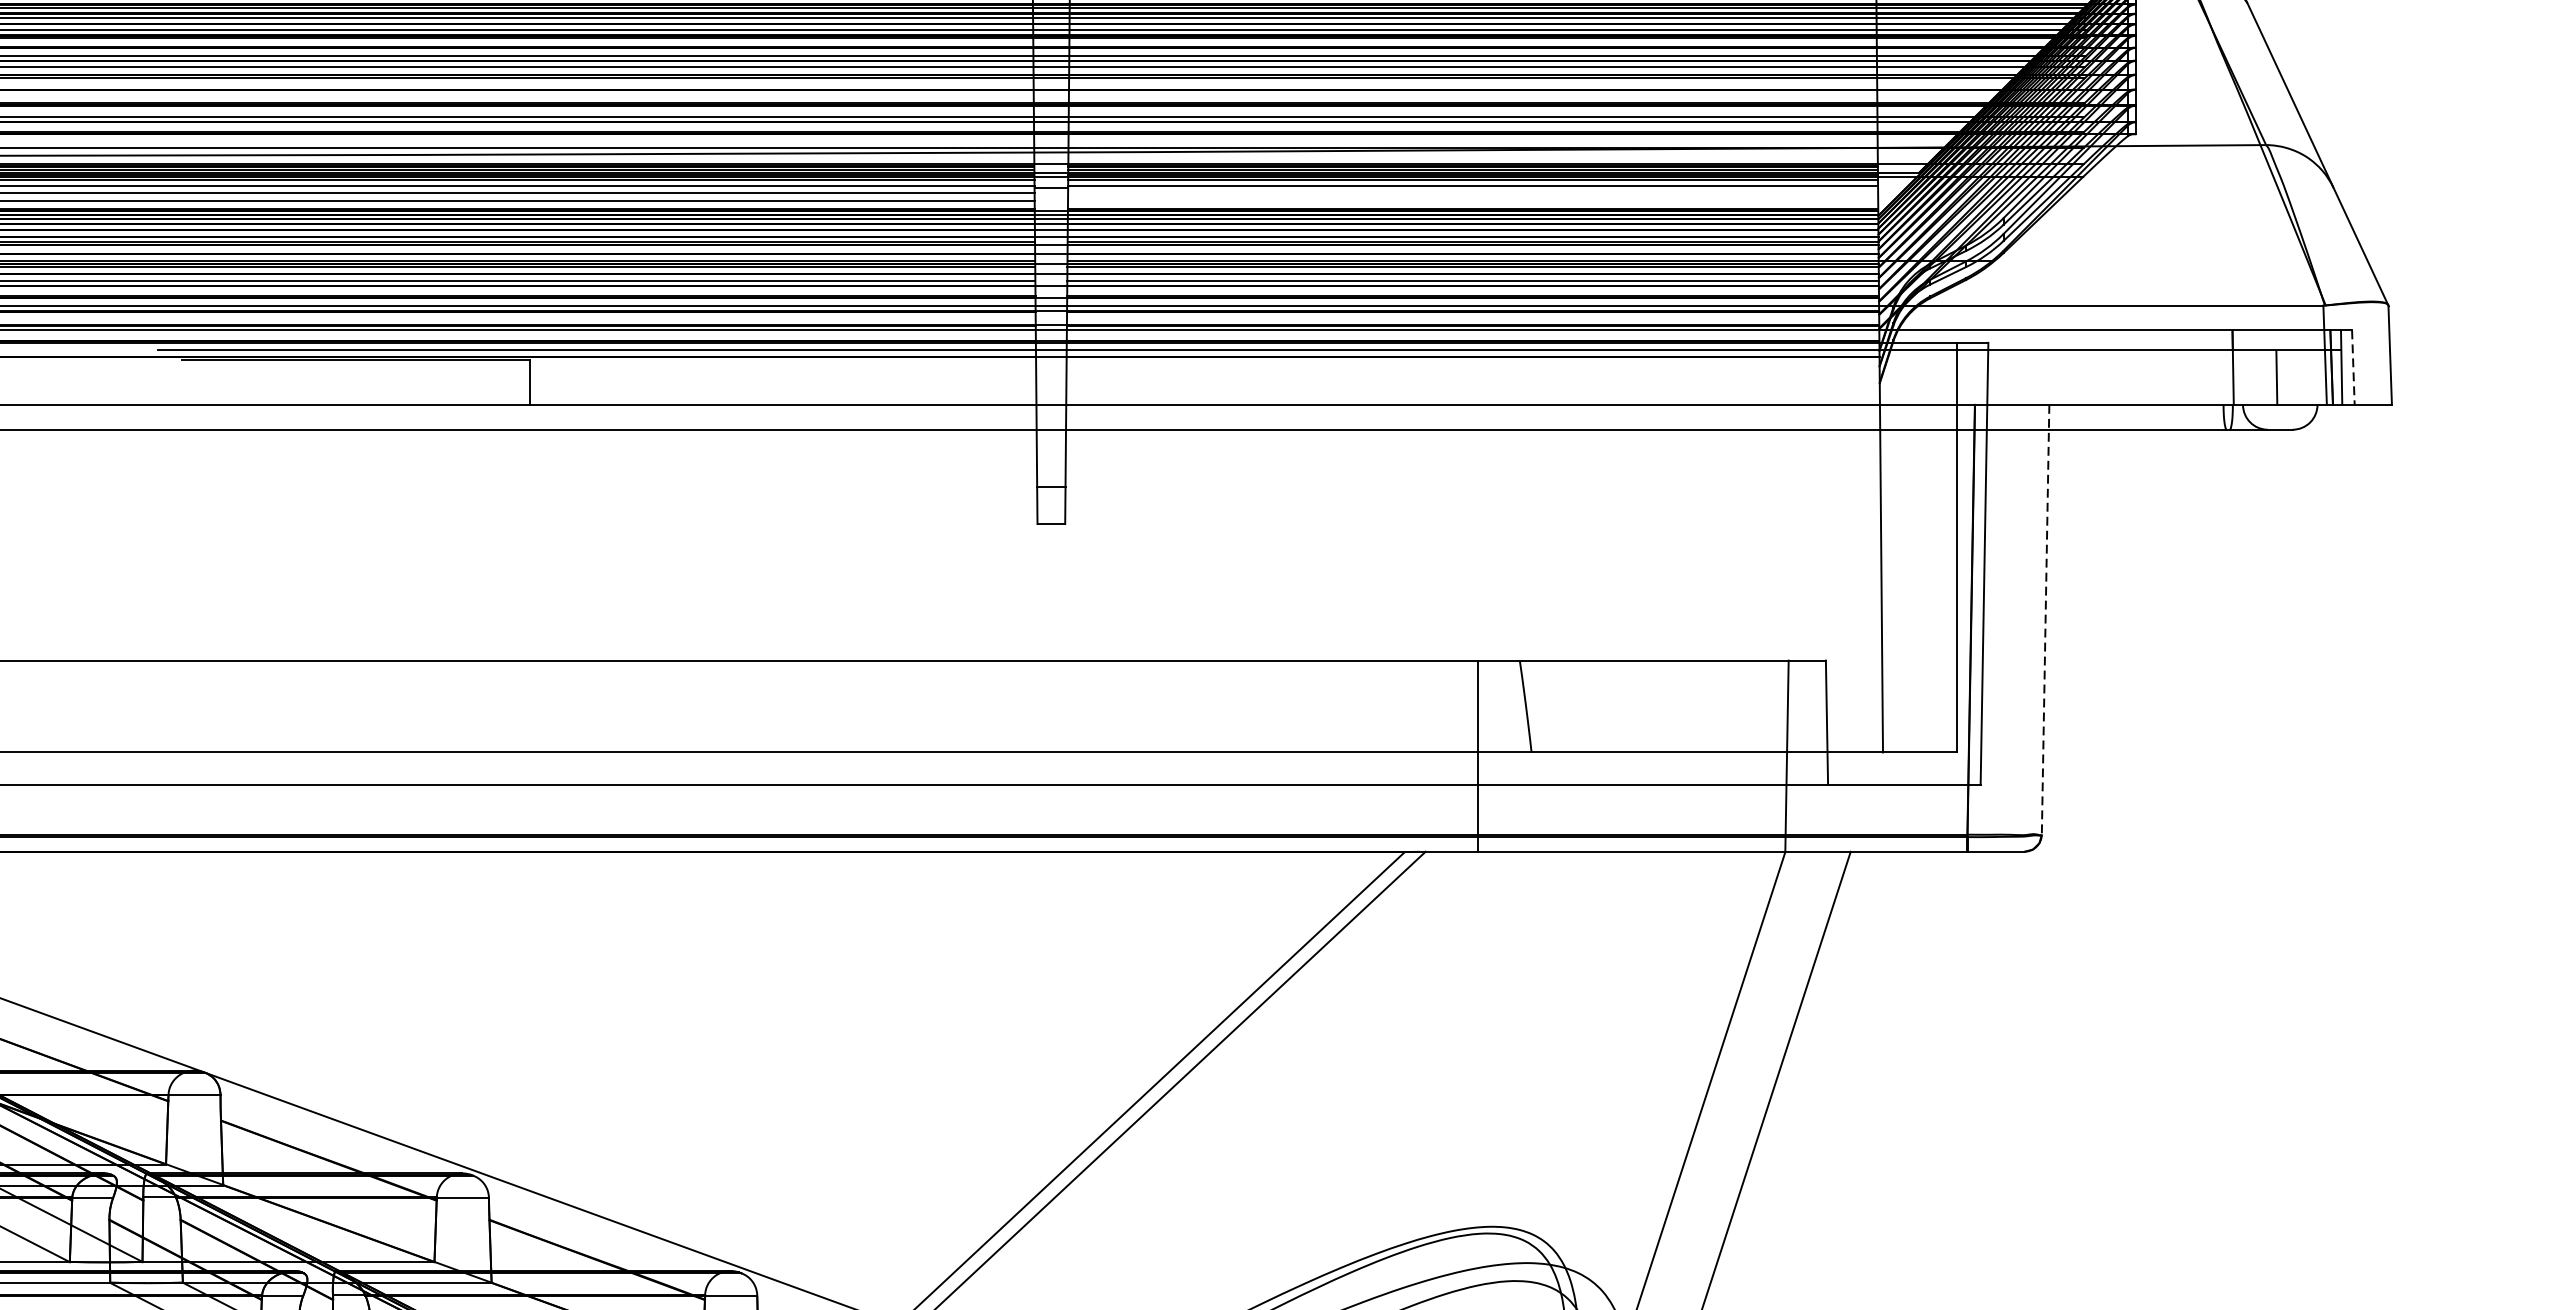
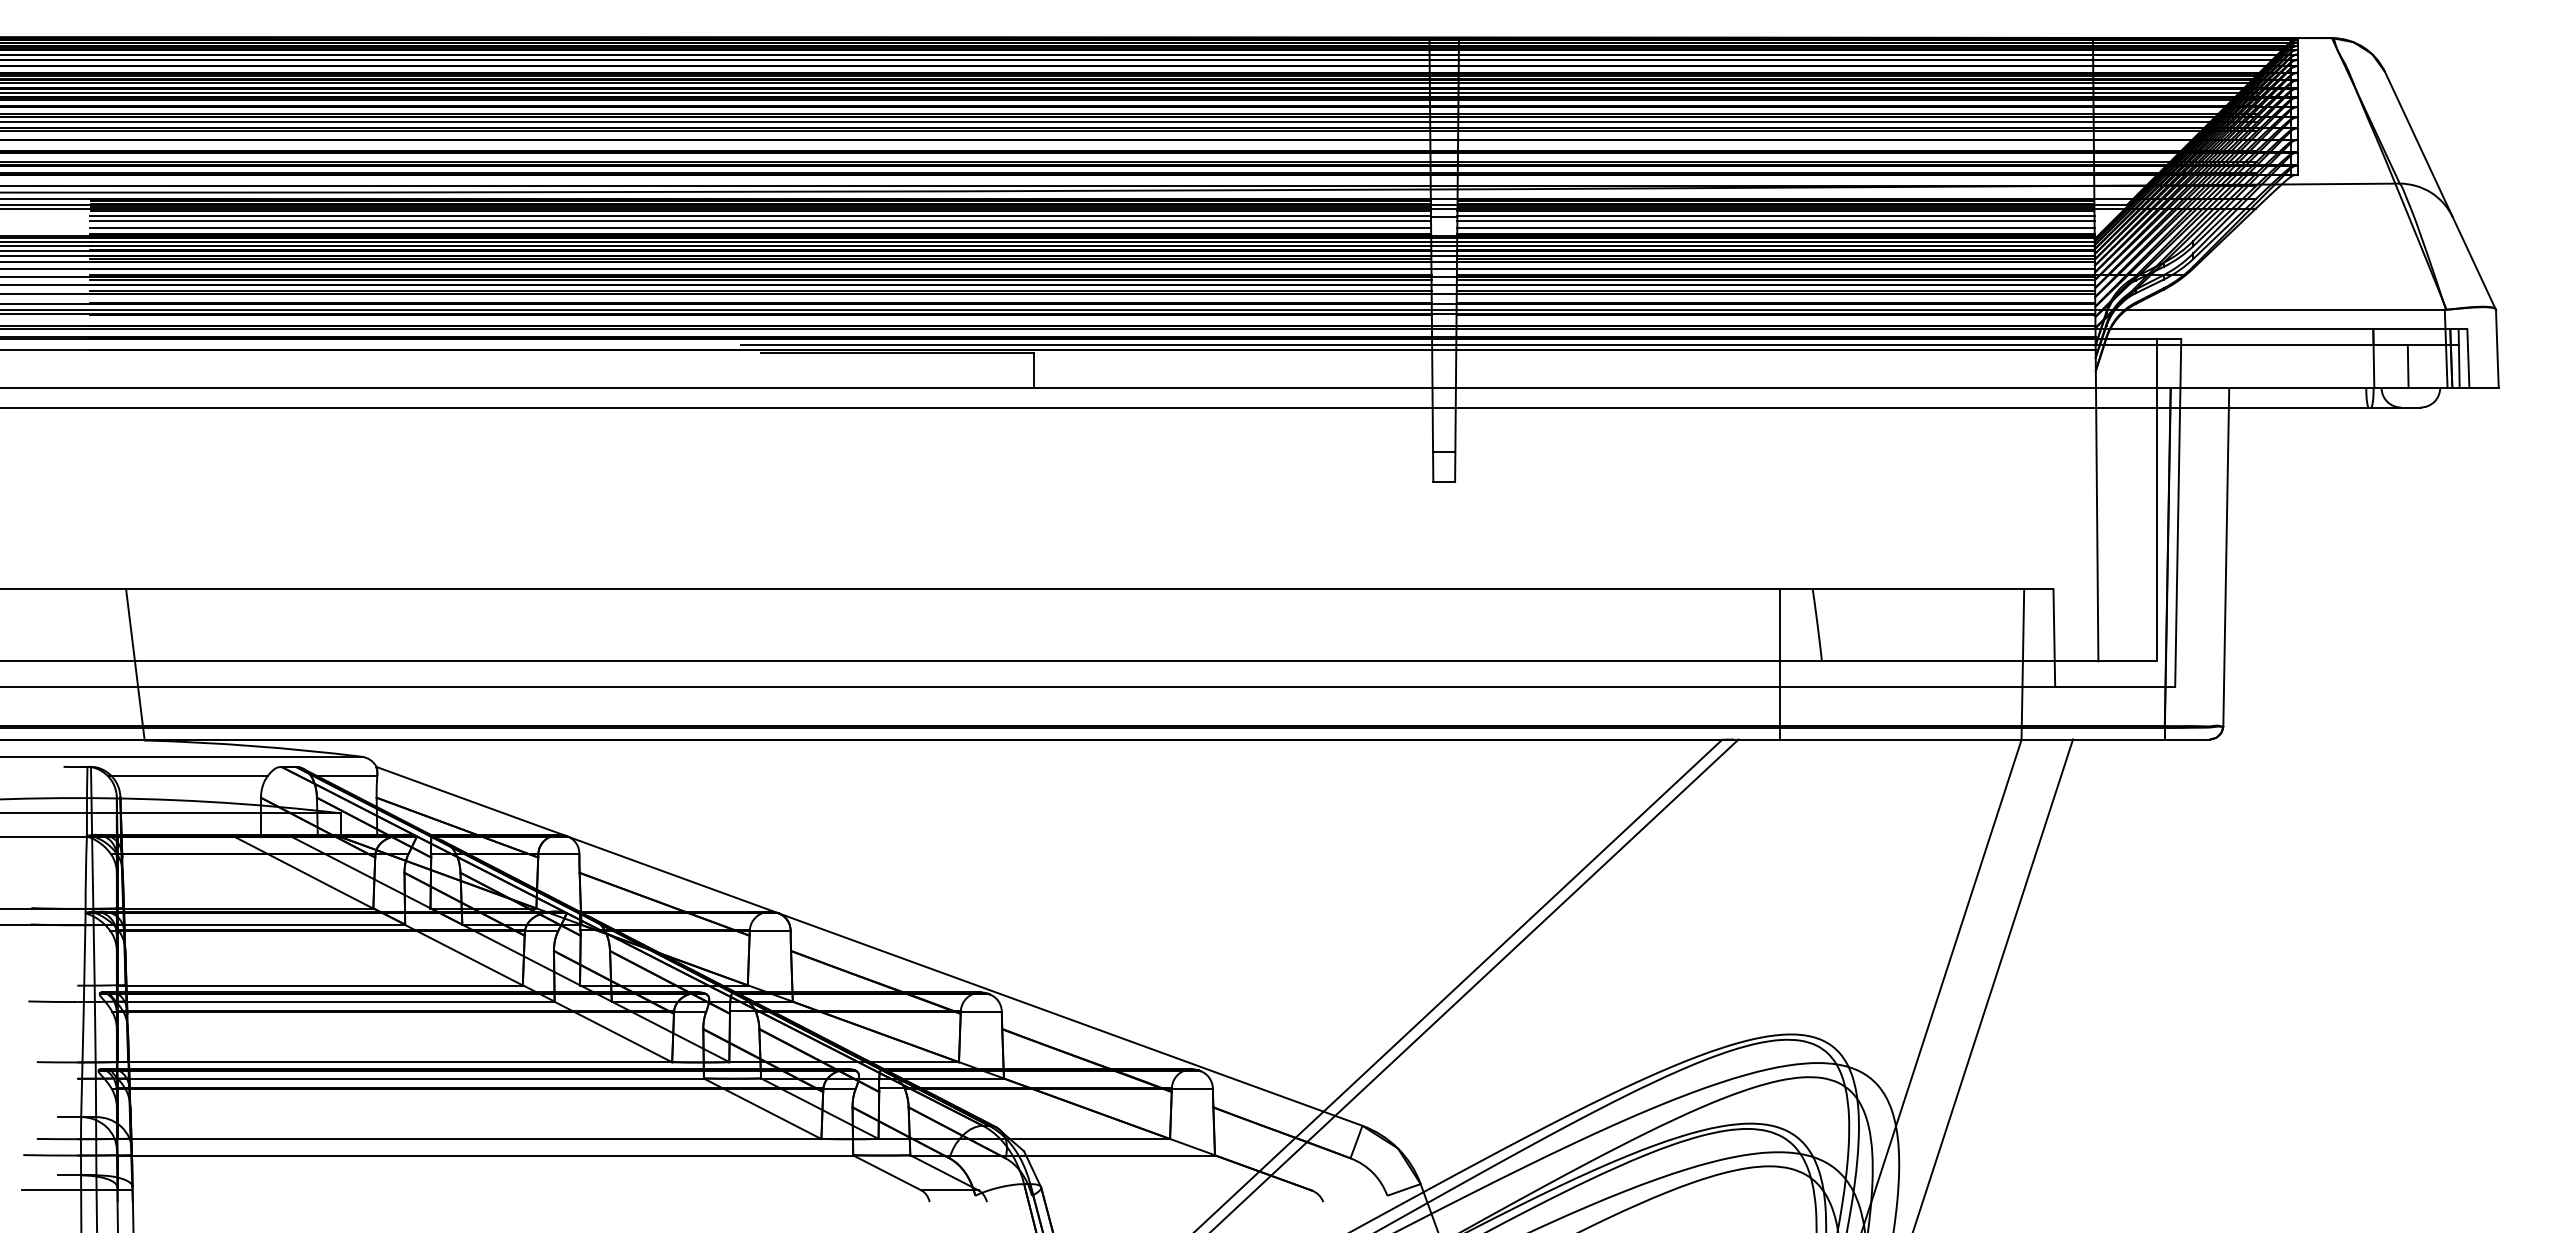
line: (1472, 193) -> (1775, 221), added
line: (1472, 200) -> (1775, 227), added
line: (2353, 368) -> (2468, 359), dashed -> solid
line: (2045, 620) -> (2226, 557), dashed -> solid

